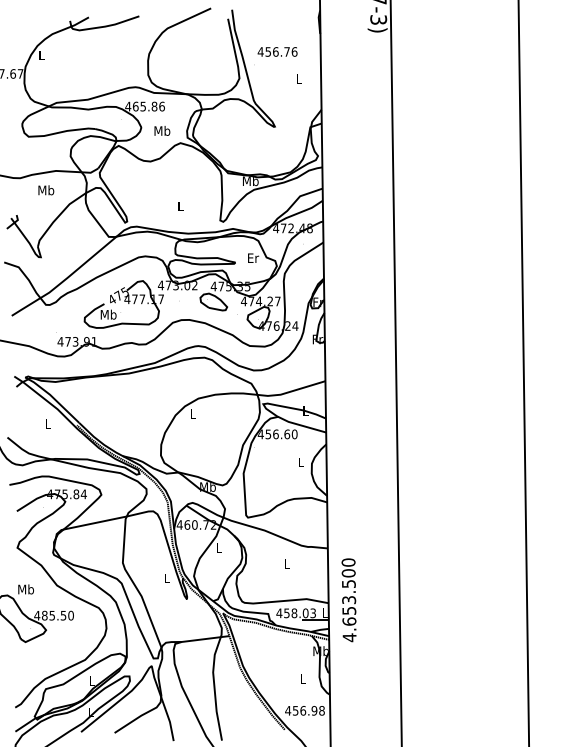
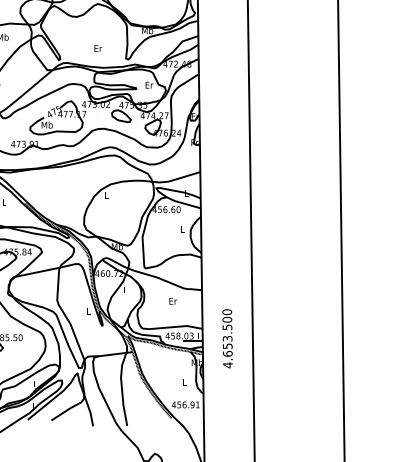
text: (180, 206) -> (97, 48), L -> Er
text: (286, 563) -> (172, 300), L -> Er
text: (348, 600) -> (227, 338), moved
text: (321, 710) -> (197, 404), 456.98 -> 456.91

